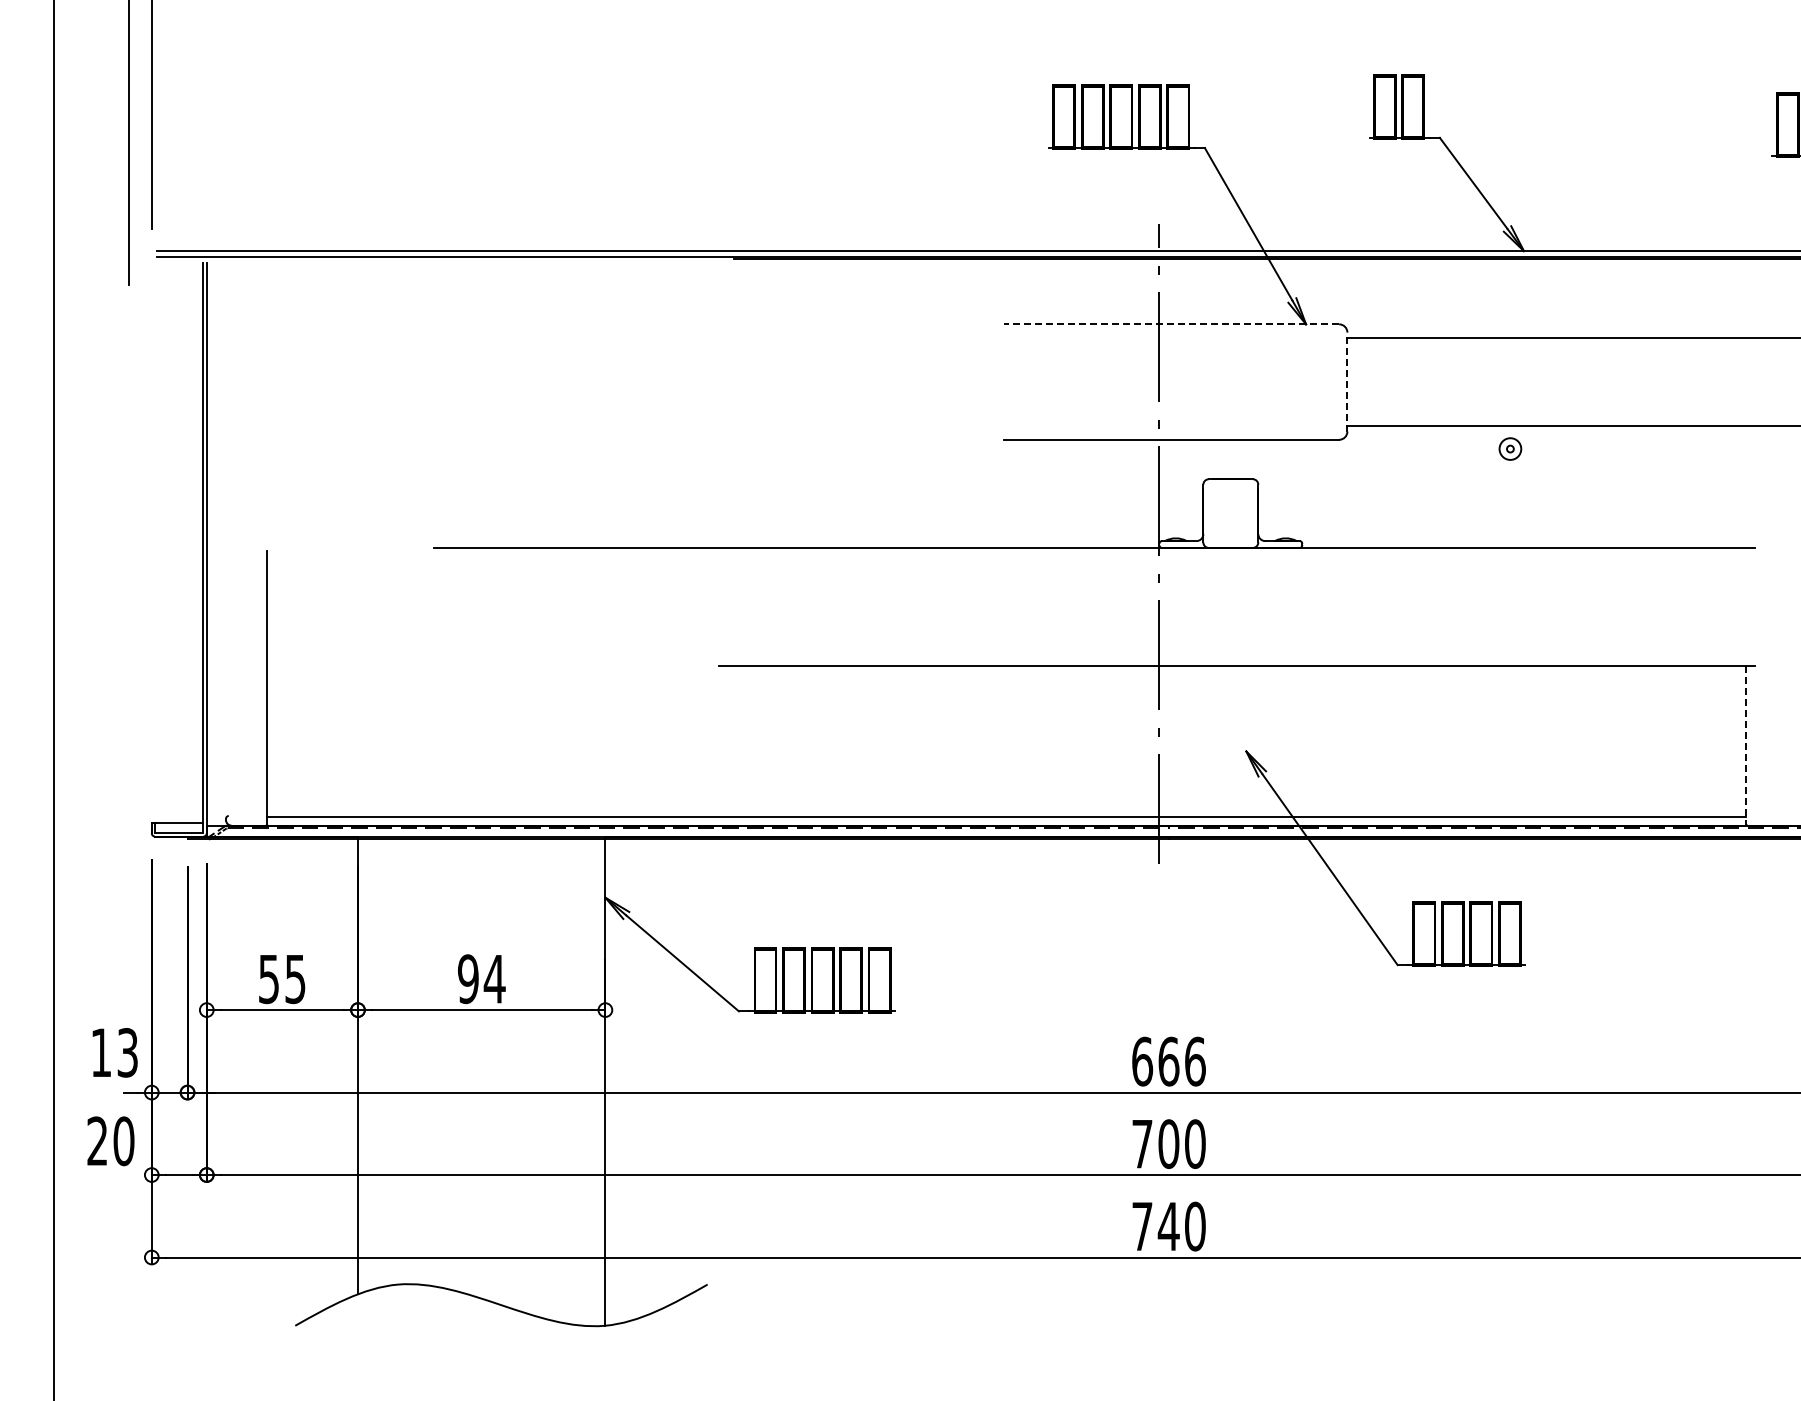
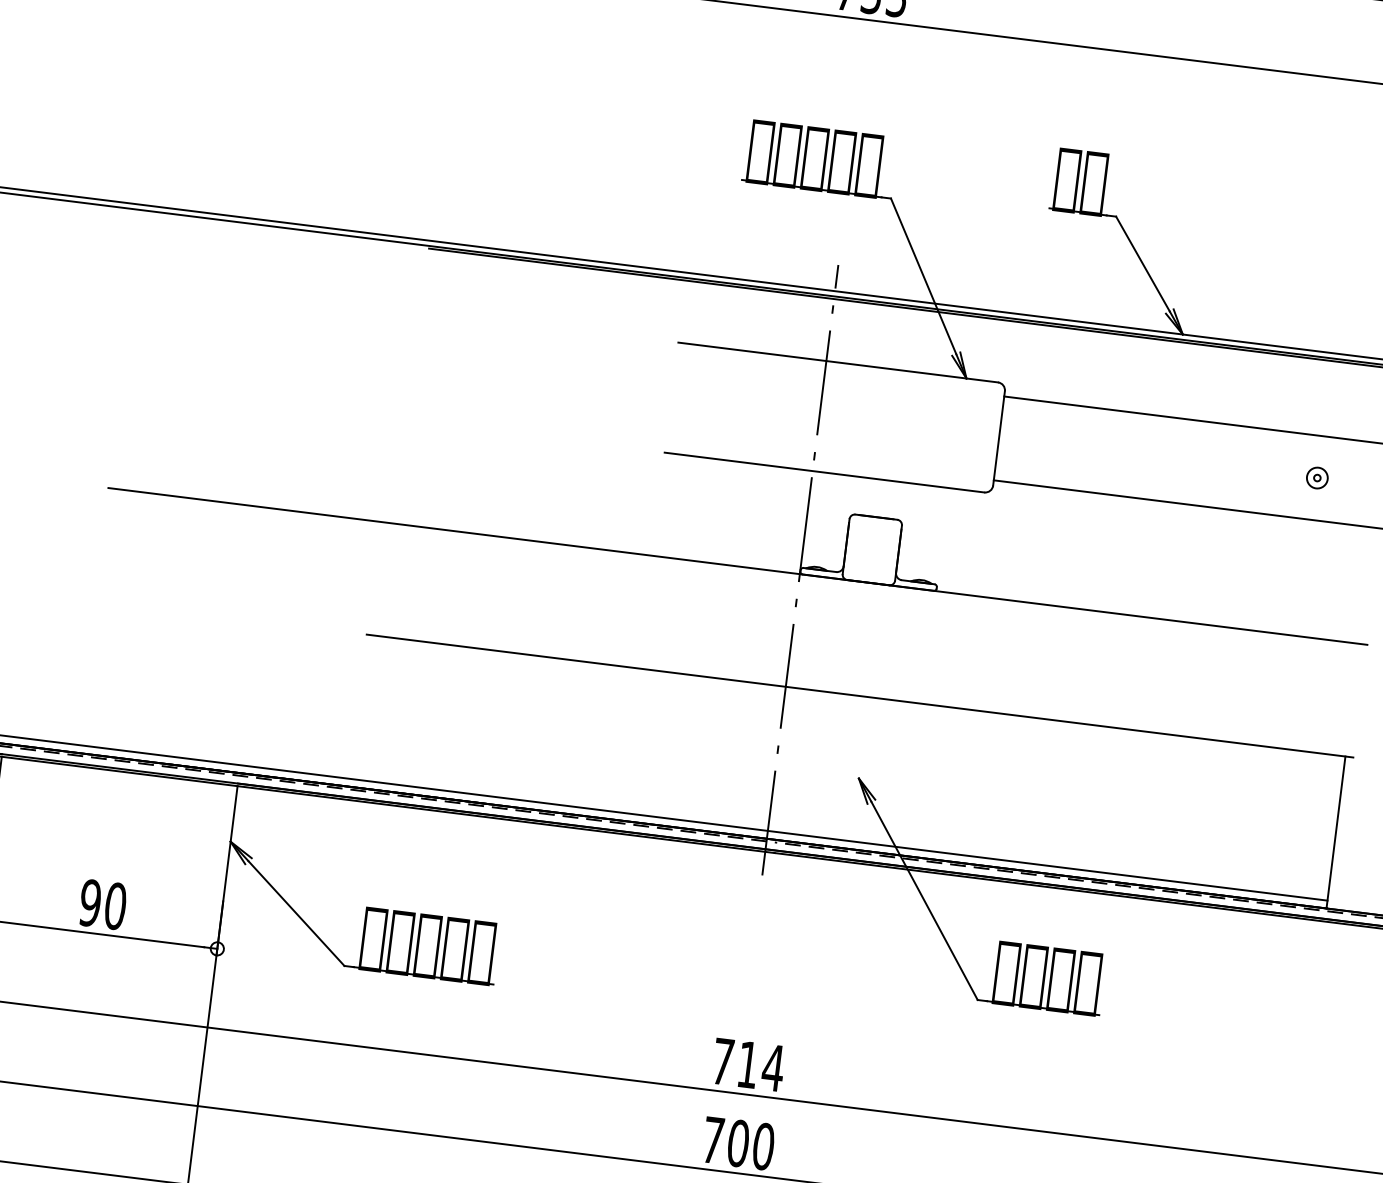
line: (1171, 324) -> (838, 362), dashed -> solid
line: (1347, 381) -> (999, 437), dashed -> solid
part: (1510, 448) -> (1317, 477), moved
line: (1746, 745) -> (1336, 832), dashed -> solid
text: (494, 979) -> (115, 906), 94 -> 90
text: (1169, 1061) -> (748, 1064), 666 -> 714

